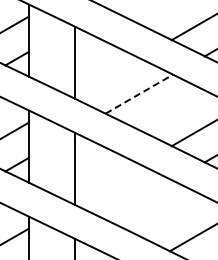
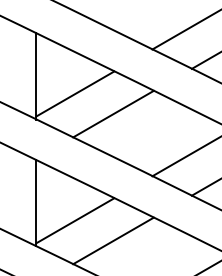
line: (106, 77) -> (74, 94), added
line: (139, 94) -> (113, 114), dashed -> solid
line: (106, 183) -> (74, 220), added
line: (138, 199) -> (112, 240), added

